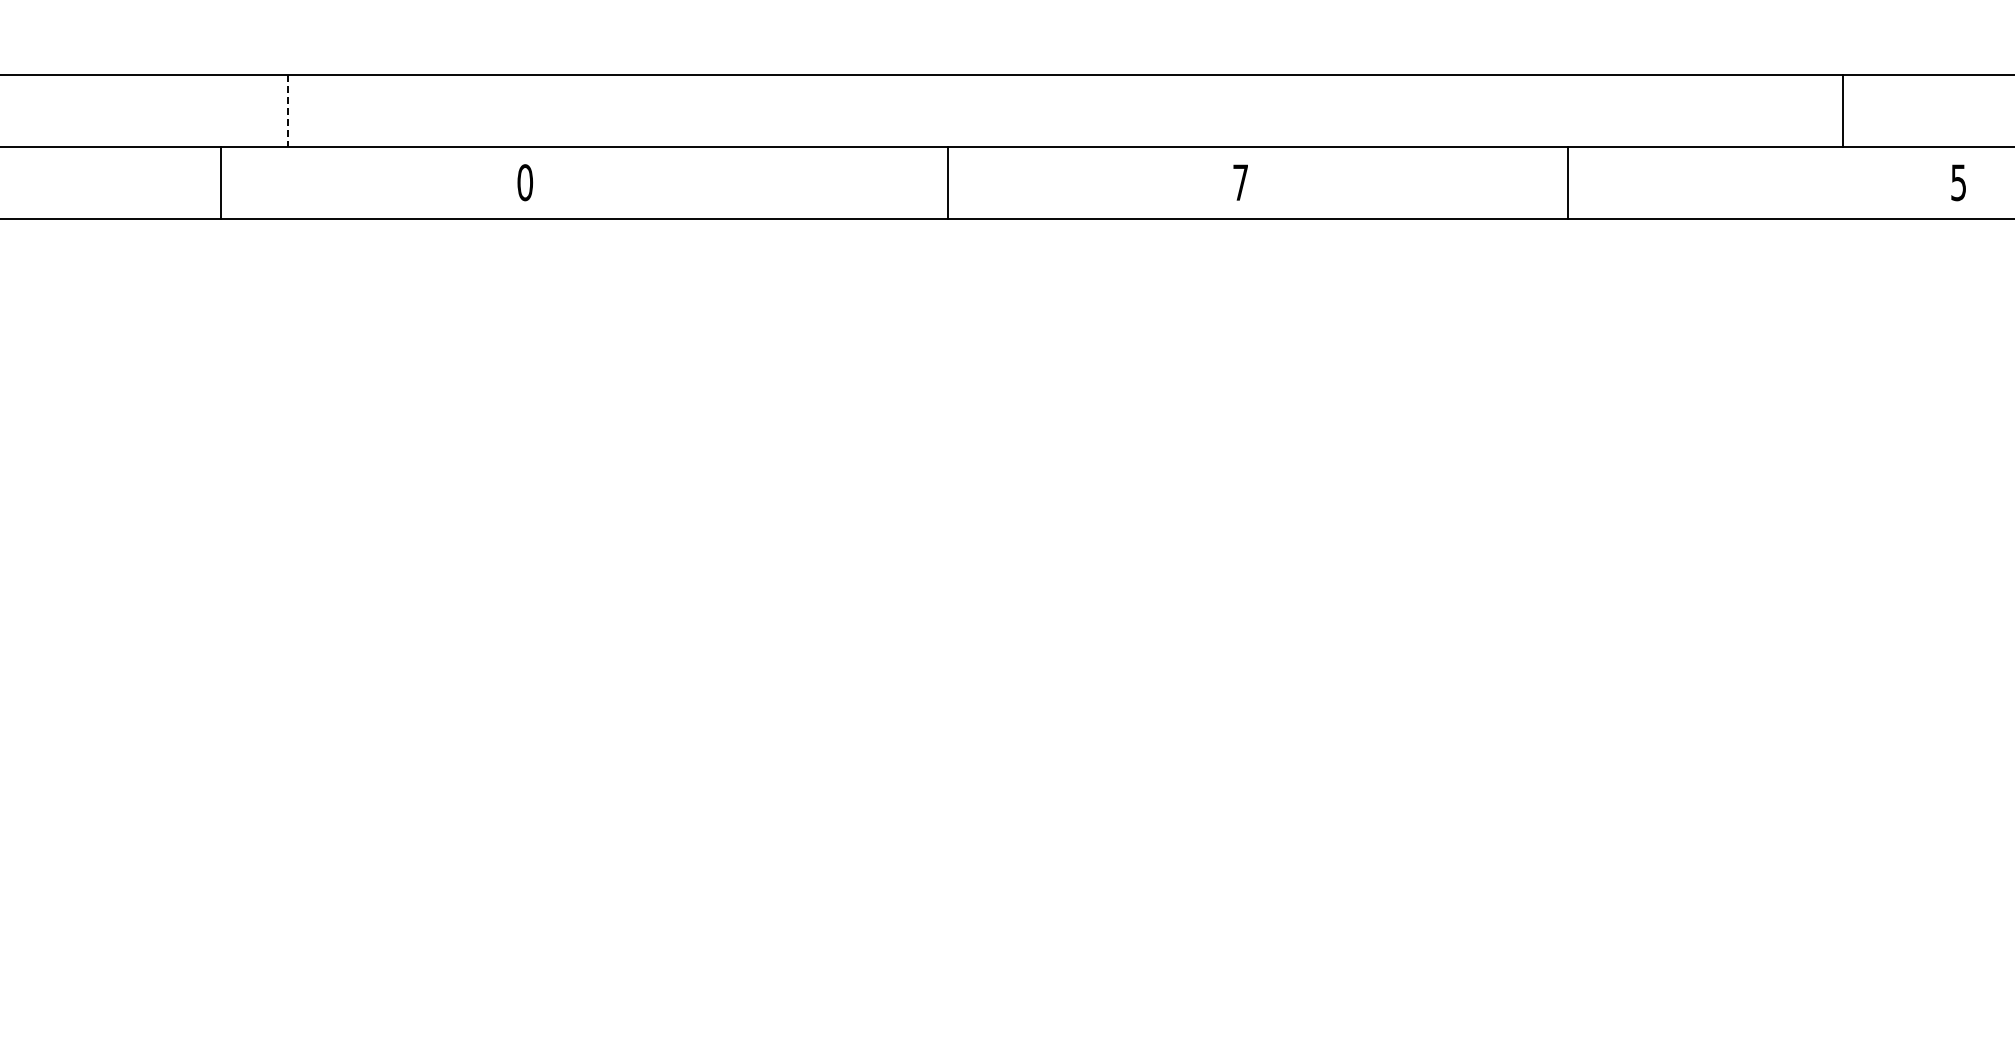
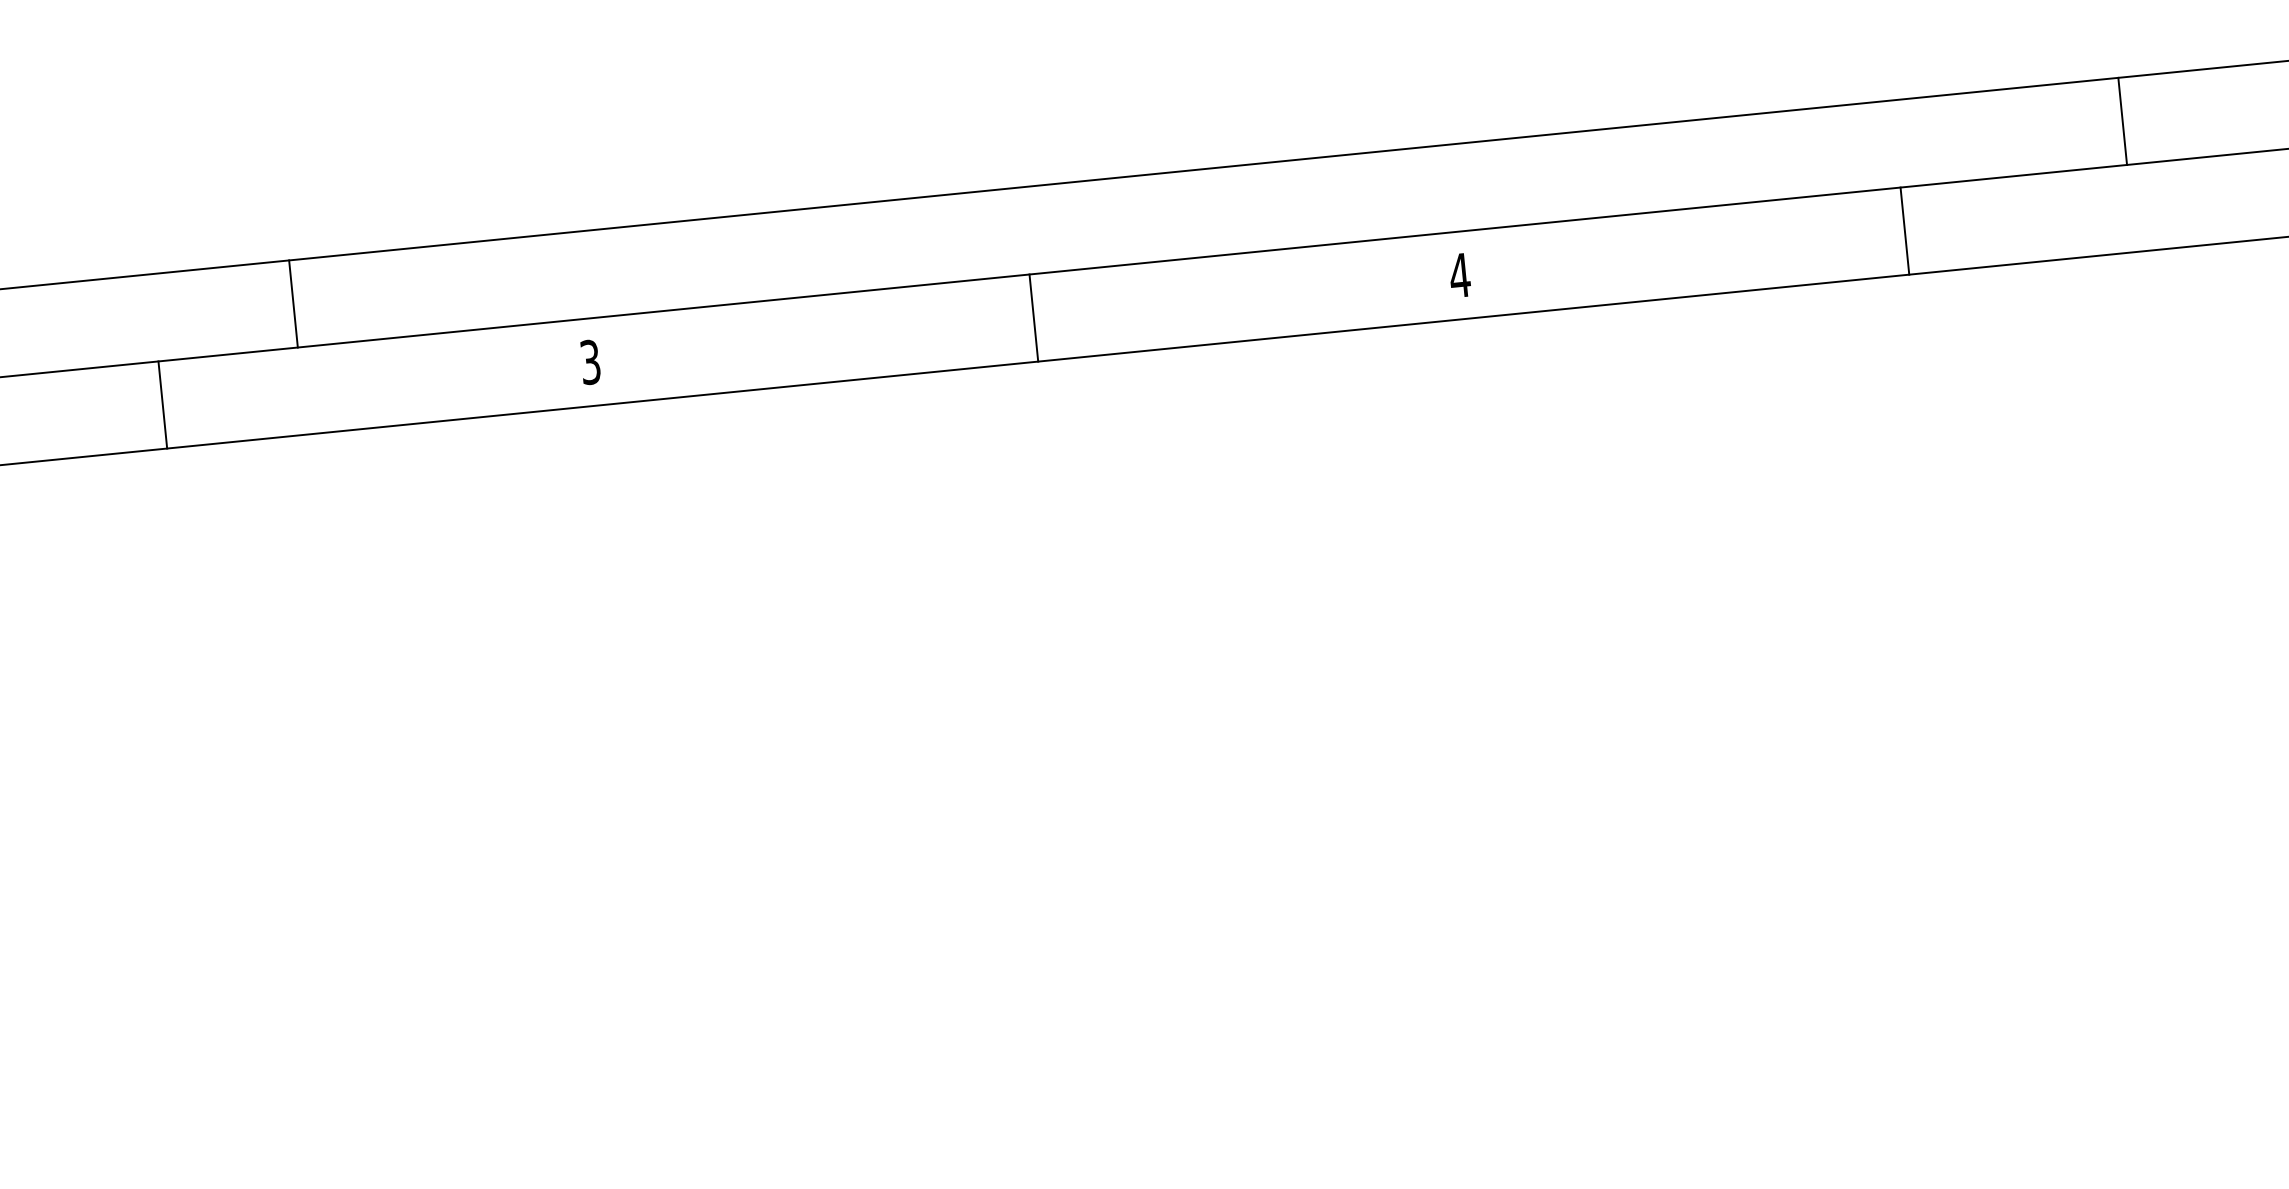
line: (1843, 110) -> (2123, 120), moved
line: (287, 111) -> (292, 304), dashed -> solid
line: (221, 182) -> (163, 404), moved
text: (525, 182) -> (590, 362), 0 -> 3
line: (948, 182) -> (1034, 317), moved
text: (1240, 182) -> (1459, 275), 7 -> 4
line: (1567, 182) -> (1904, 230), moved

